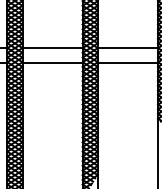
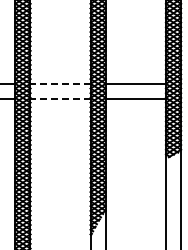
line: (52, 47) -> (60, 83), solid -> dashed
line: (52, 62) -> (60, 98), solid -> dashed

